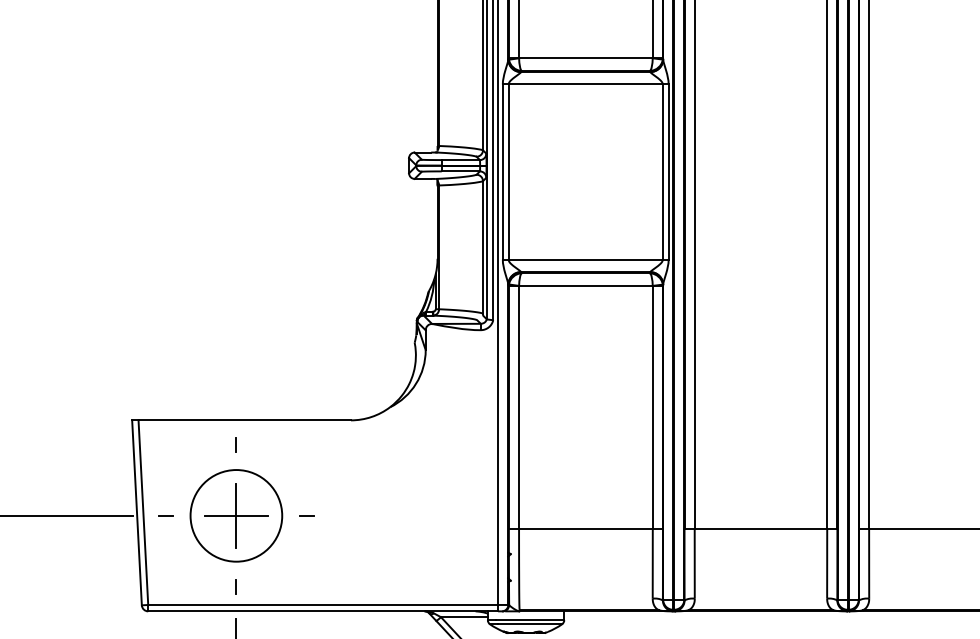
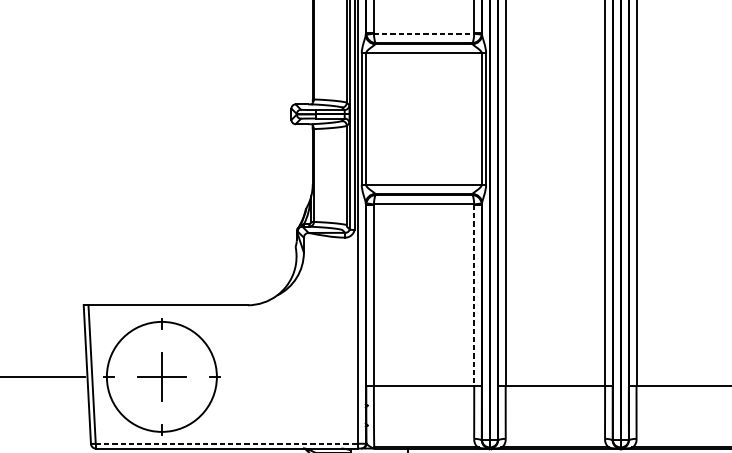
line: (585, 58) -> (423, 33), solid -> dashed
line: (652, 407) -> (474, 295), solid -> dashed
circle: (236, 515) -> (161, 376), size x1.6
line: (323, 604) -> (227, 443), solid -> dashed

